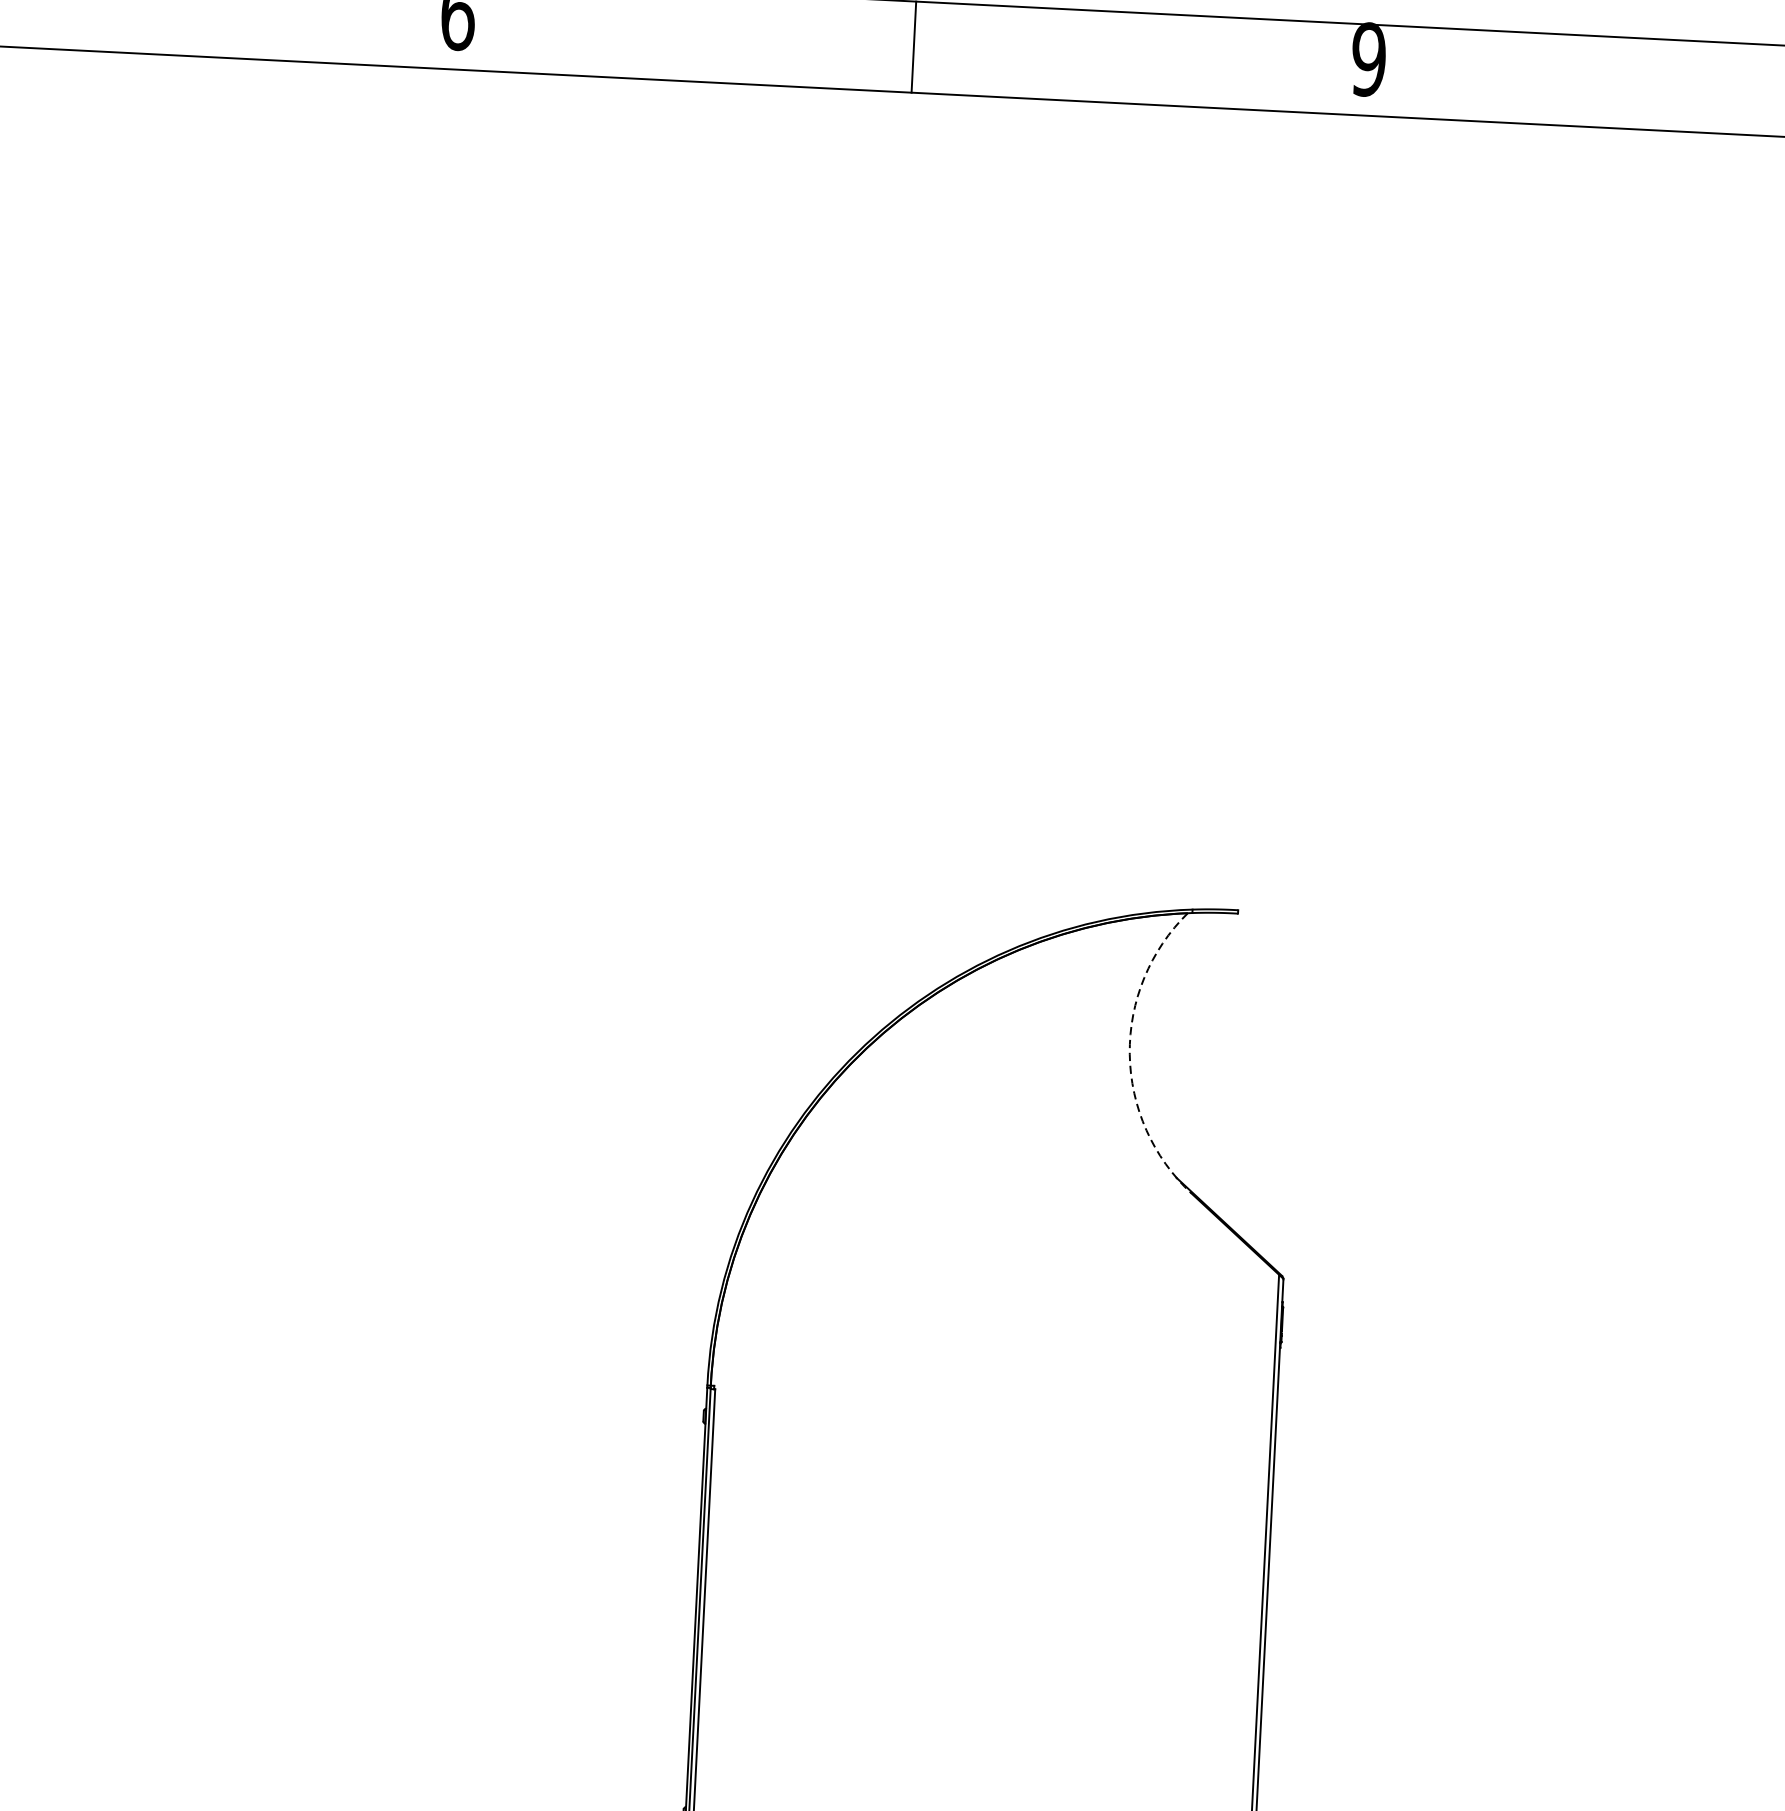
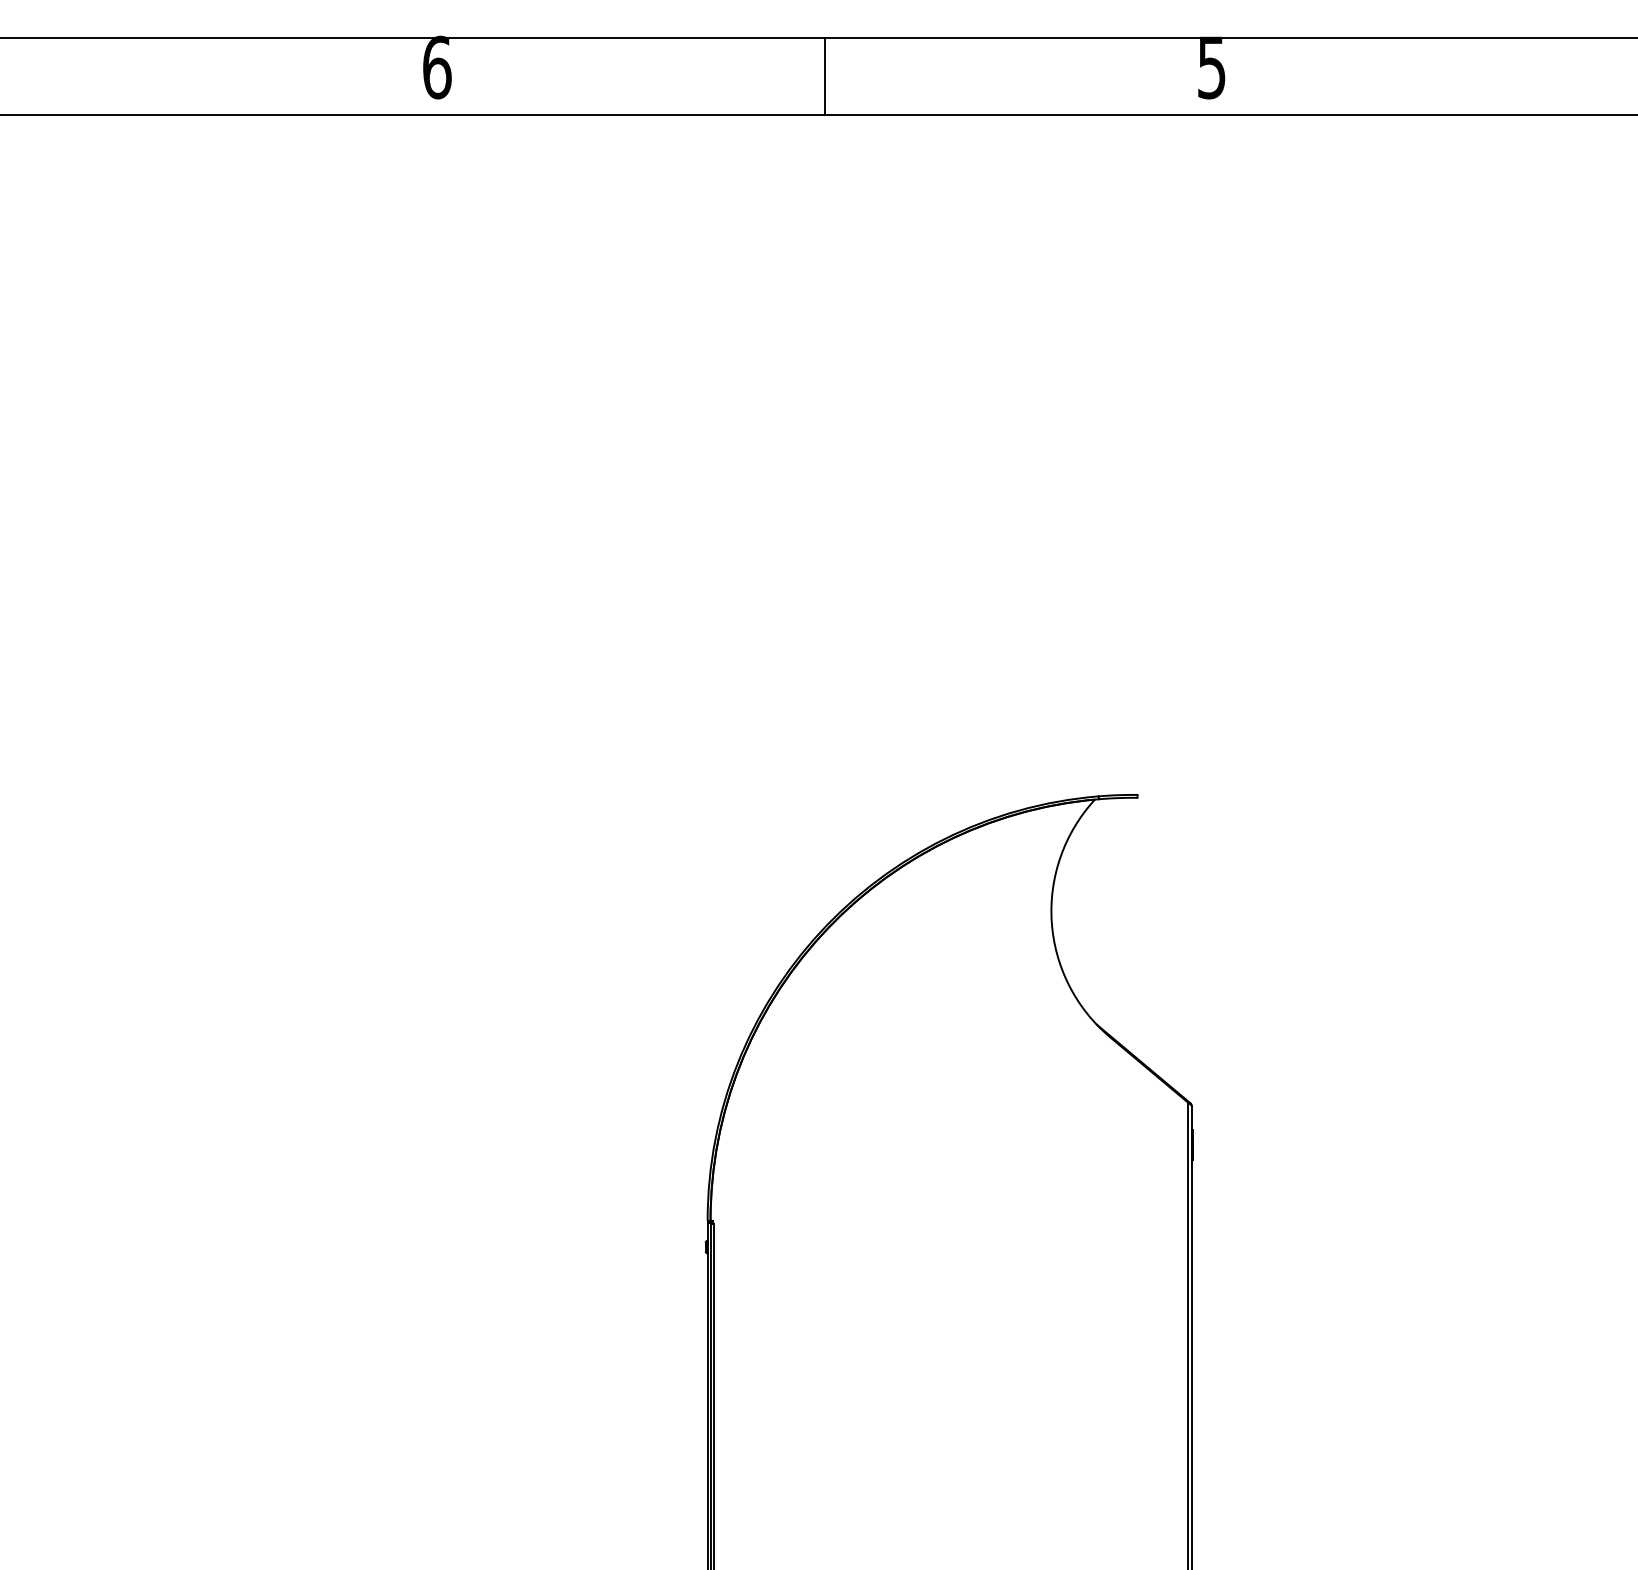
text: (1368, 59) -> (1211, 67), 9 -> 5
arc: (1129, 1053) -> (1051, 921), dashed -> solid

